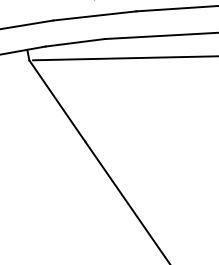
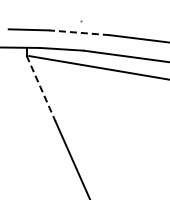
line: (94, 15) -> (79, 32), solid -> dashed
line: (57, 100) -> (41, 88), solid -> dashed

